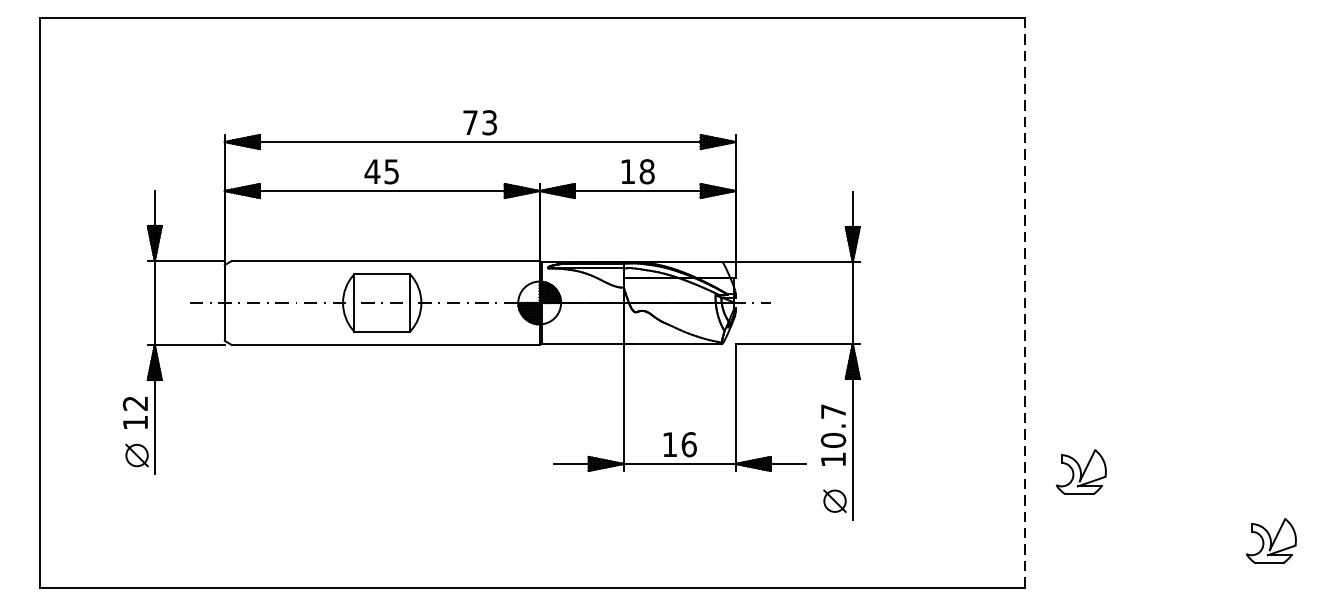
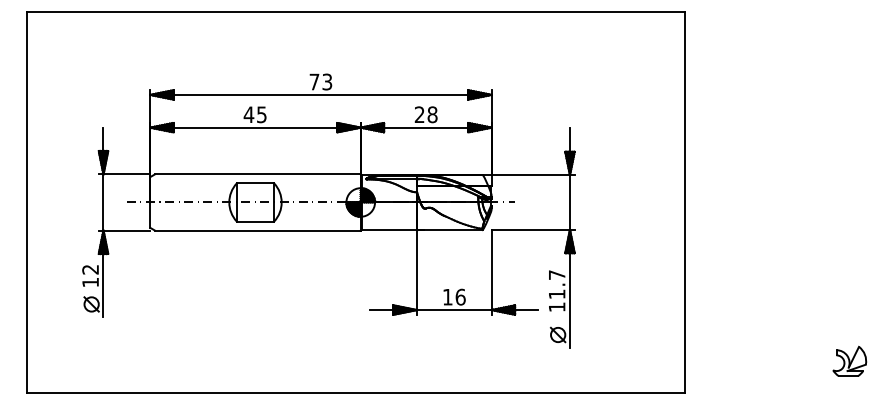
text: (627, 171) -> (419, 114), 18 -> 28
line: (1025, 303) -> (685, 202), dashed -> solid
text: (832, 440) -> (556, 294), 10.7 -> 11.7
part: (1080, 470) -> (722, 314), removed

